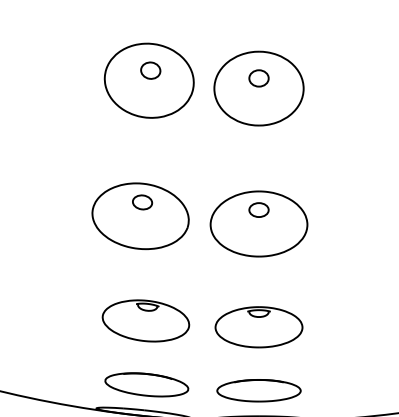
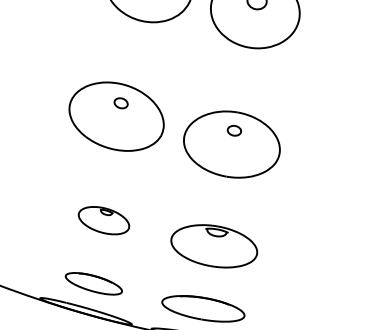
part: (142, 202) -> (120, 103), size x0.7
part: (258, 209) -> (234, 130), size x0.7
part: (145, 320) -> (103, 220), size x0.6
part: (146, 384) -> (93, 283), size x0.7

